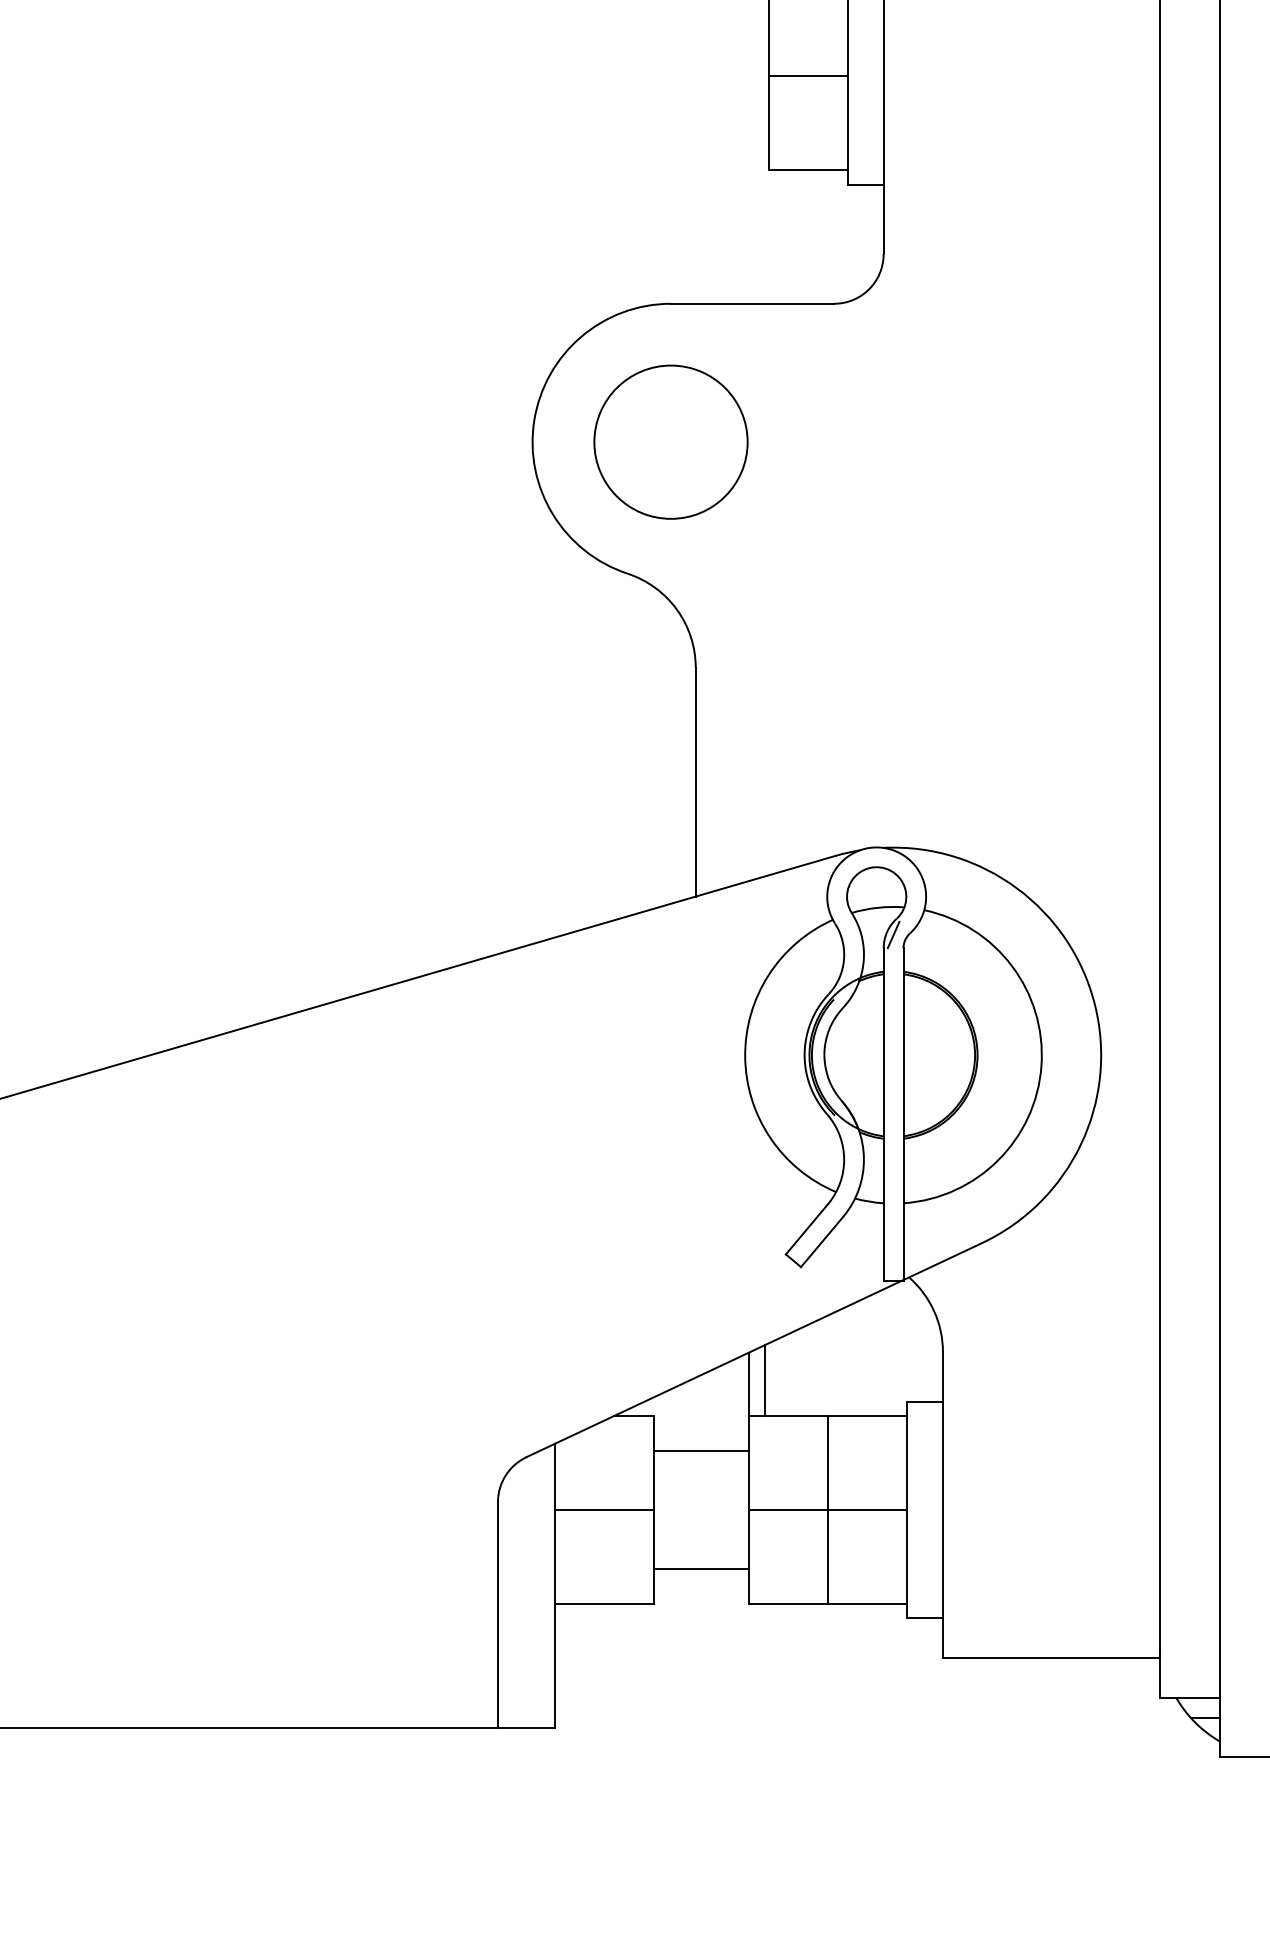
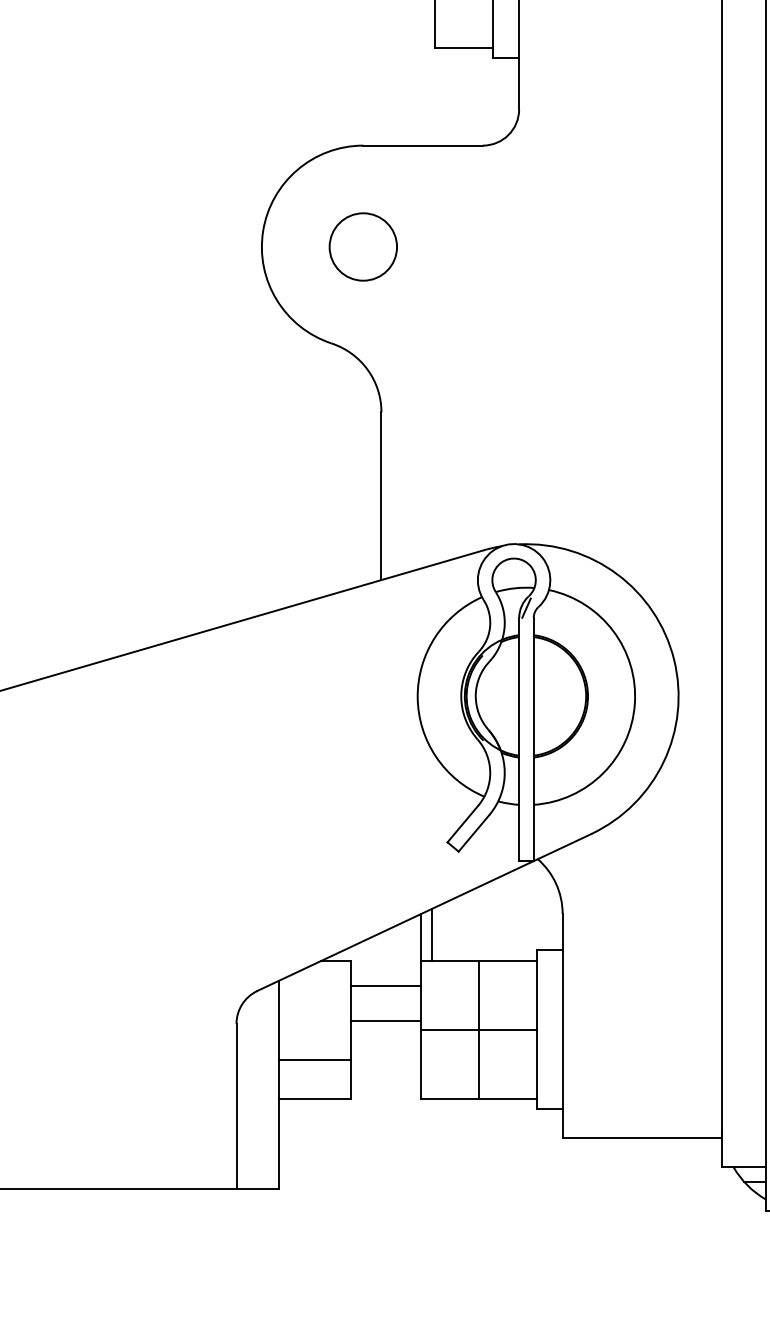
circle: (670, 441) -> (362, 246), size x0.6
line: (604, 1510) -> (314, 1060), moved
line: (701, 1569) -> (385, 1021), moved

